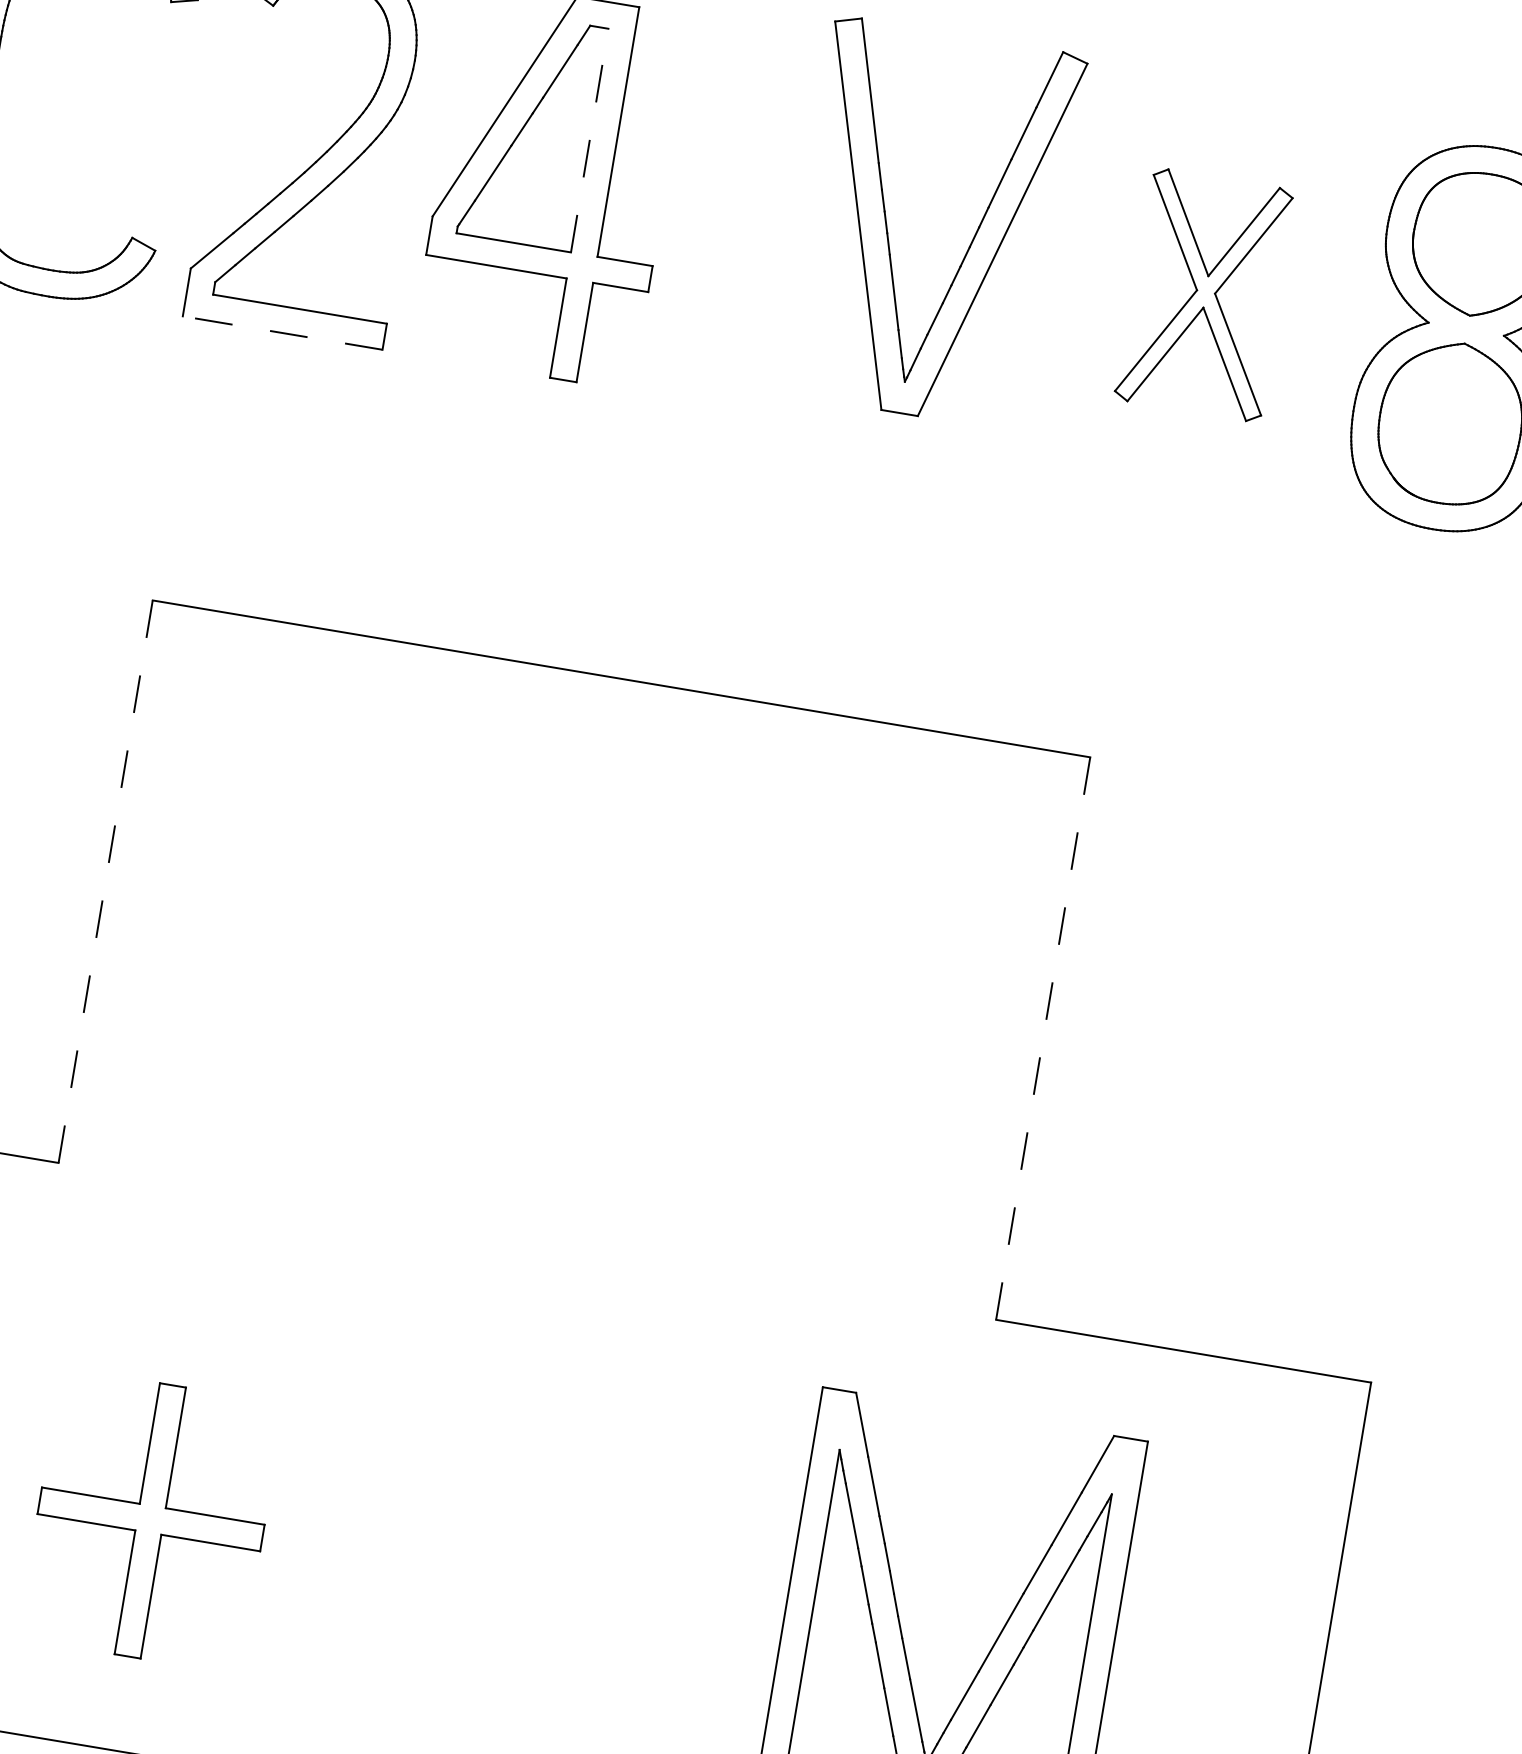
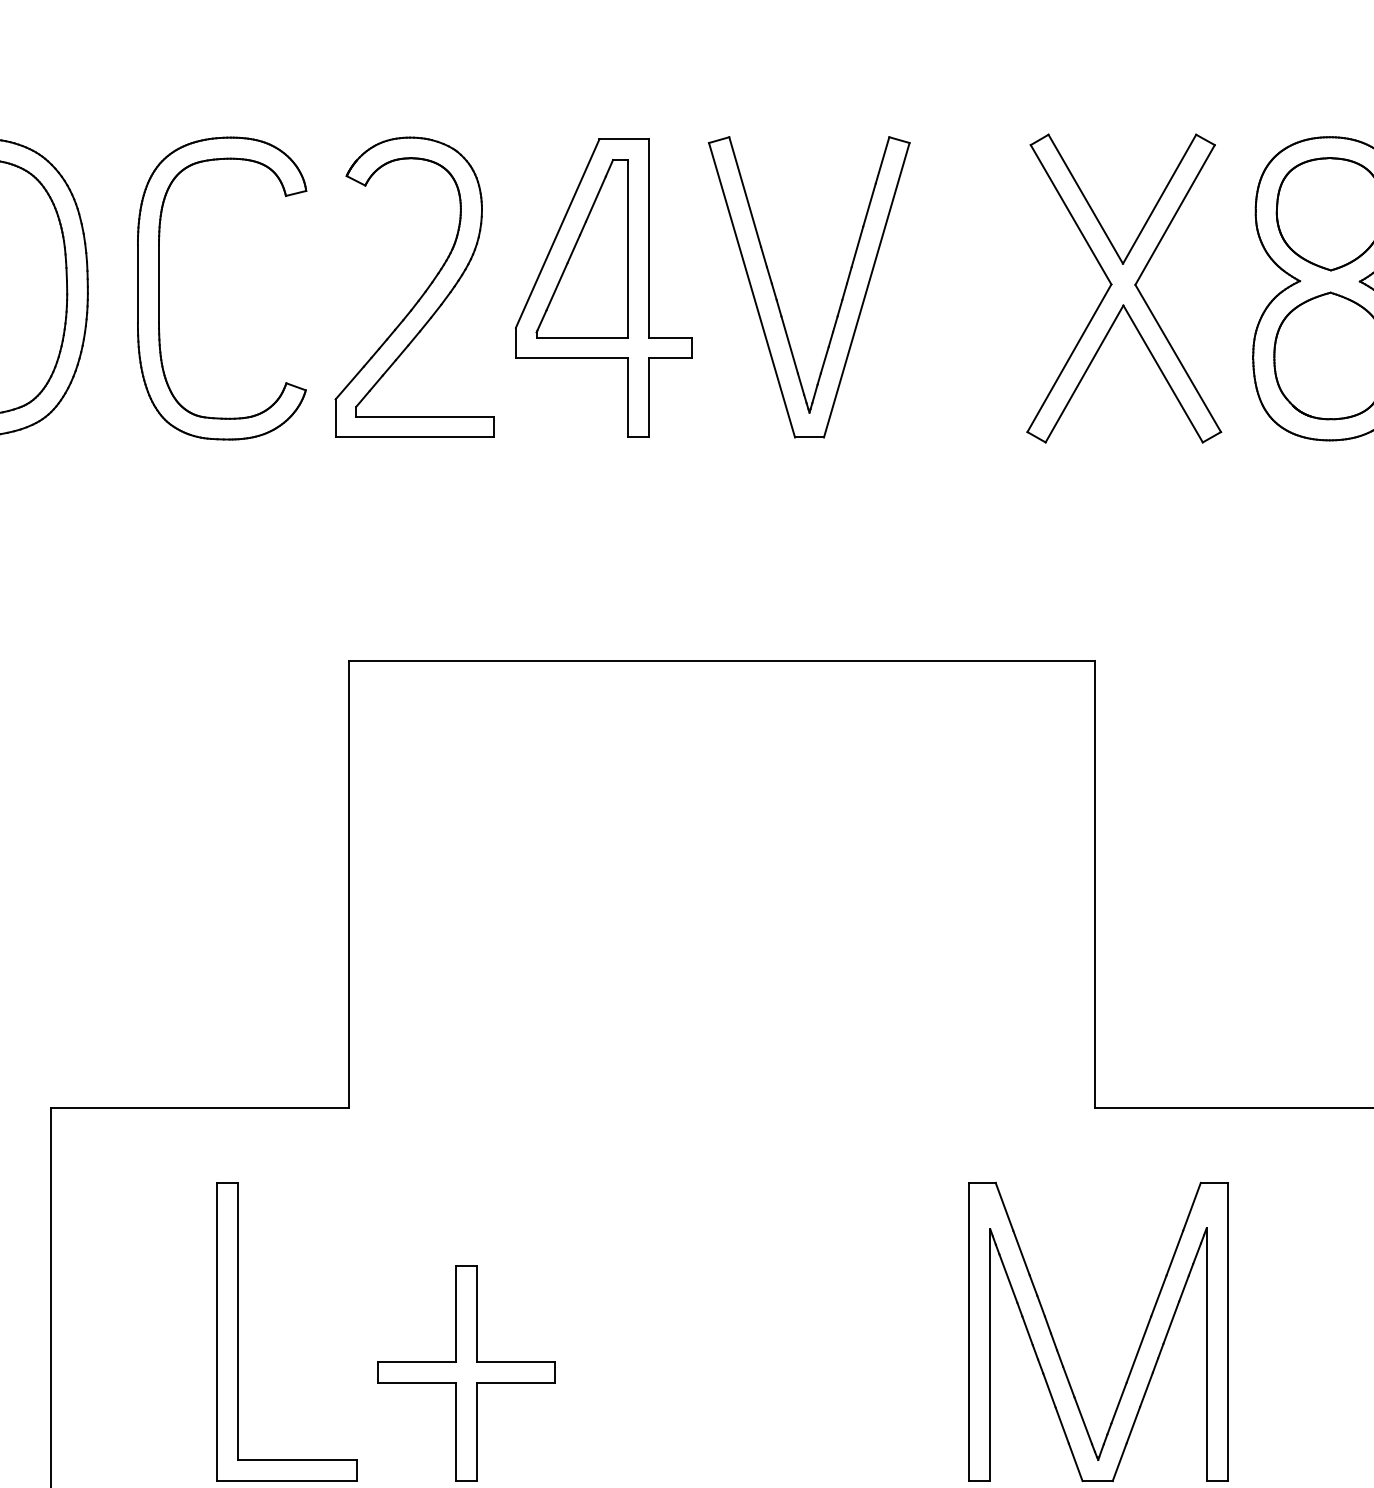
line: (589, 140) -> (627, 248), dashed -> solid
part: (888, 231) -> (777, 298), moved
part: (1206, 295) -> (1124, 288), size x1.67
line: (282, 332) -> (414, 437), dashed -> solid
line: (106, 881) -> (349, 884), dashed -> solid
line: (1043, 1038) -> (1094, 884), dashed -> solid

